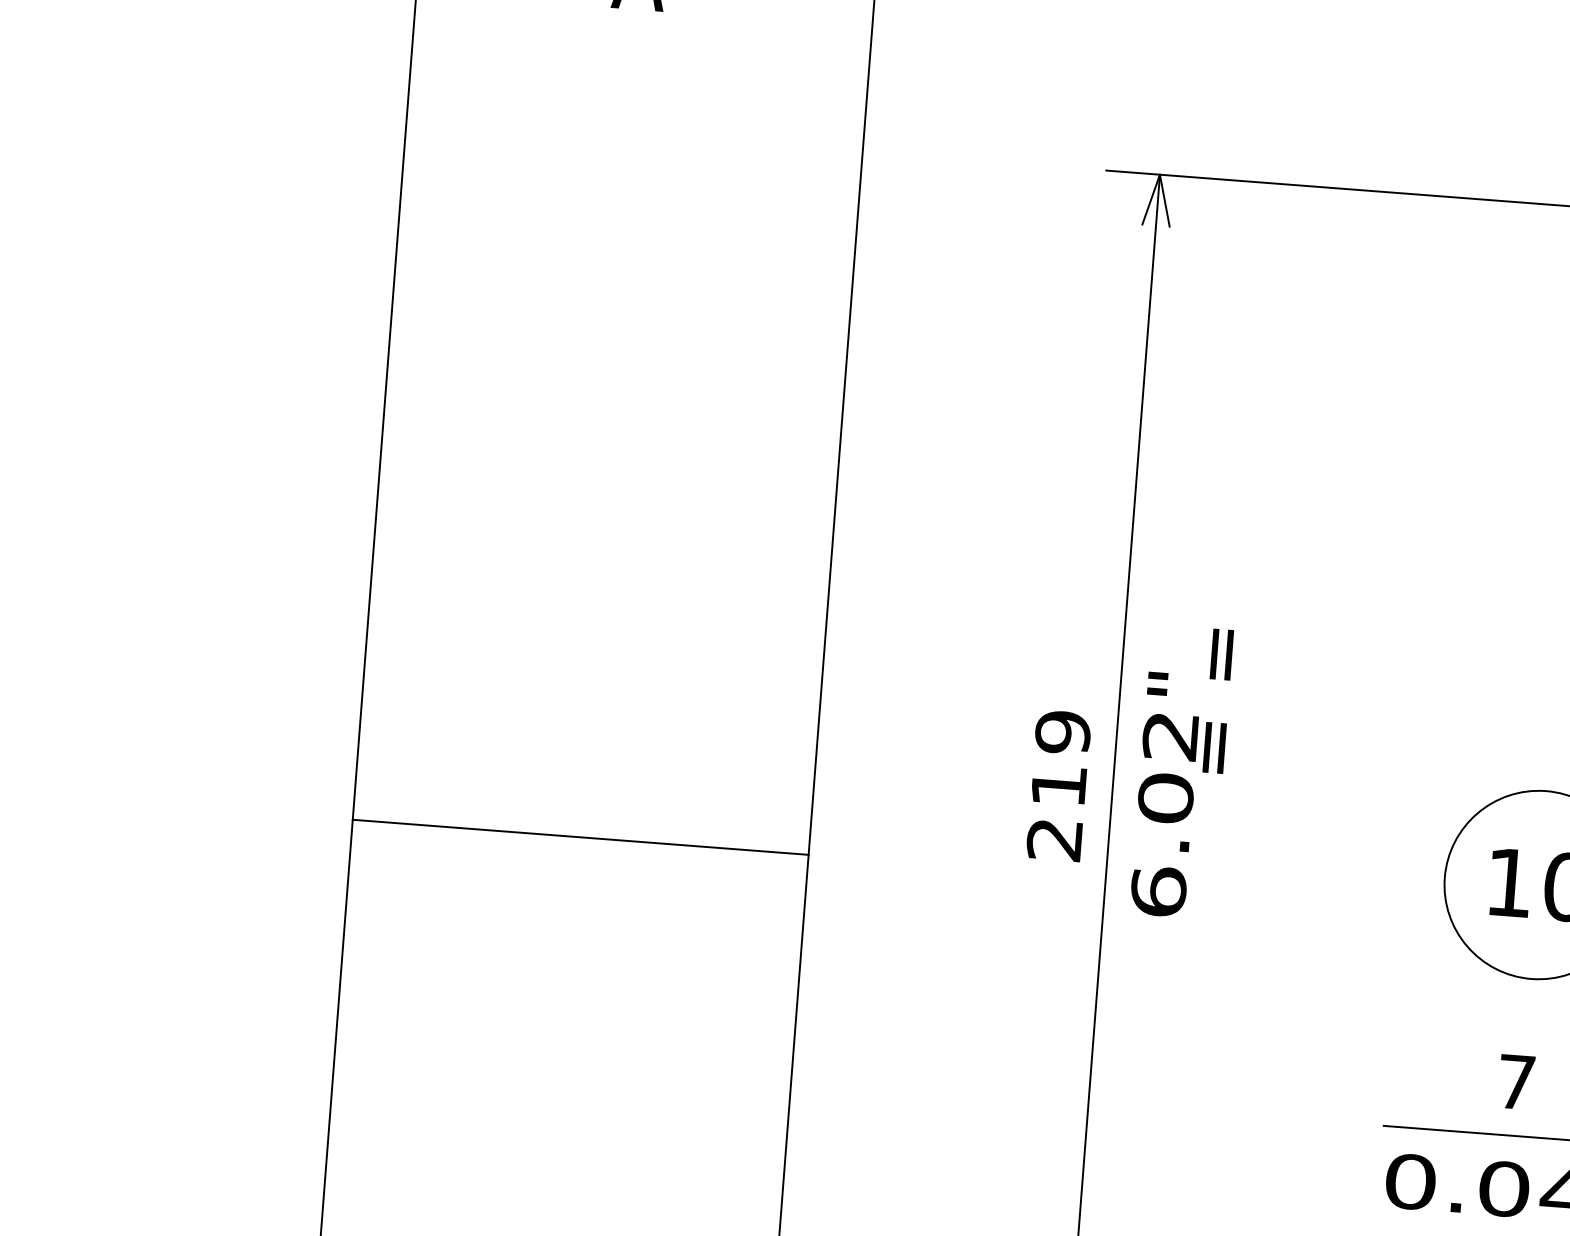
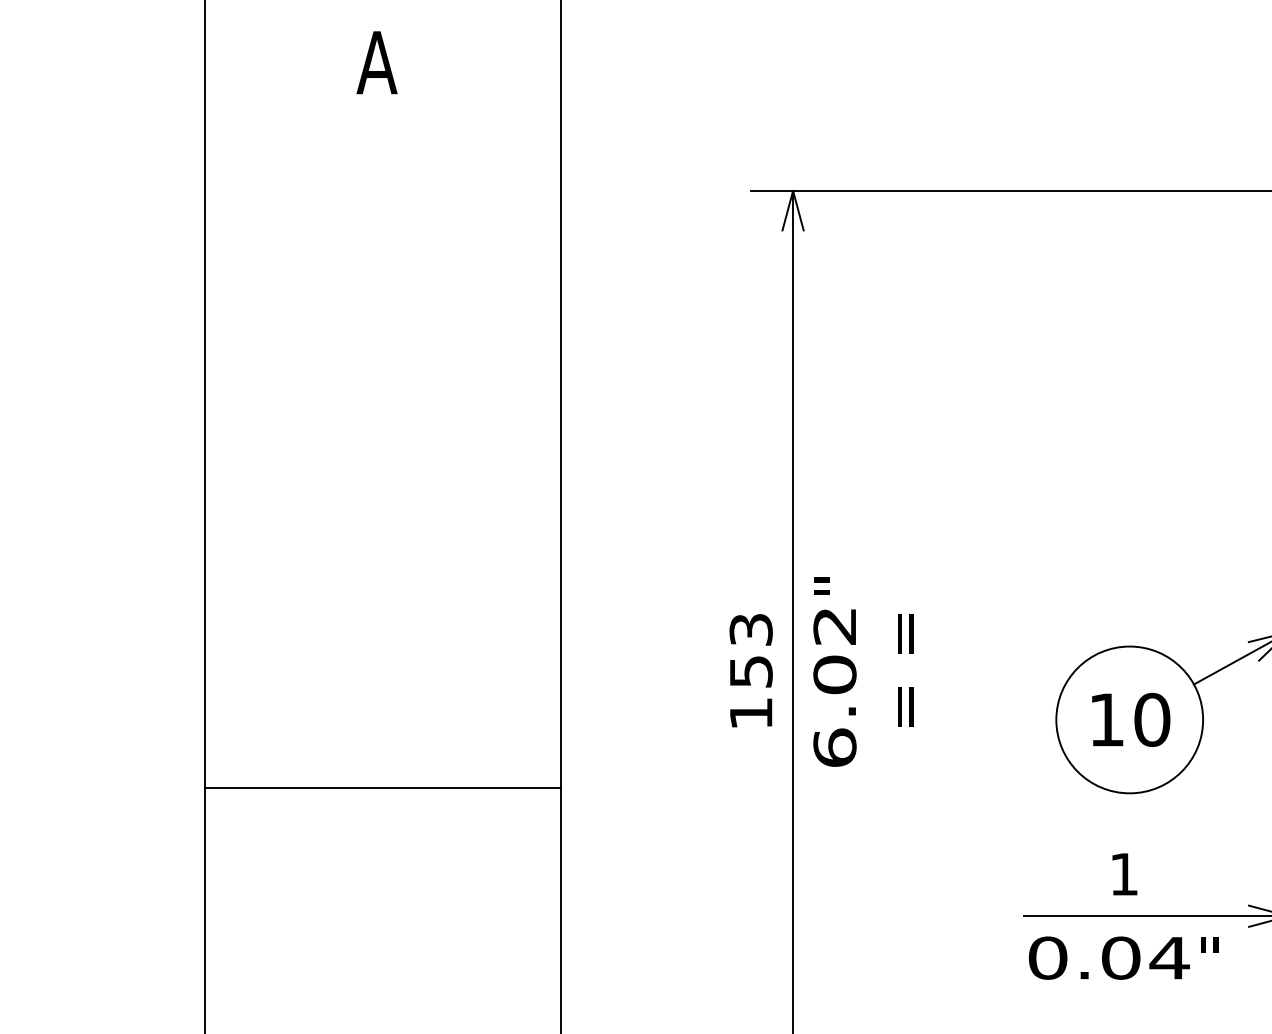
text: (1217, 701) -> (905, 670), moved
text: (1058, 785) -> (750, 671), 219 -> 153
line: (580, 837) -> (382, 788), moved
text: (1516, 1082) -> (1124, 874), 7 -> 1

